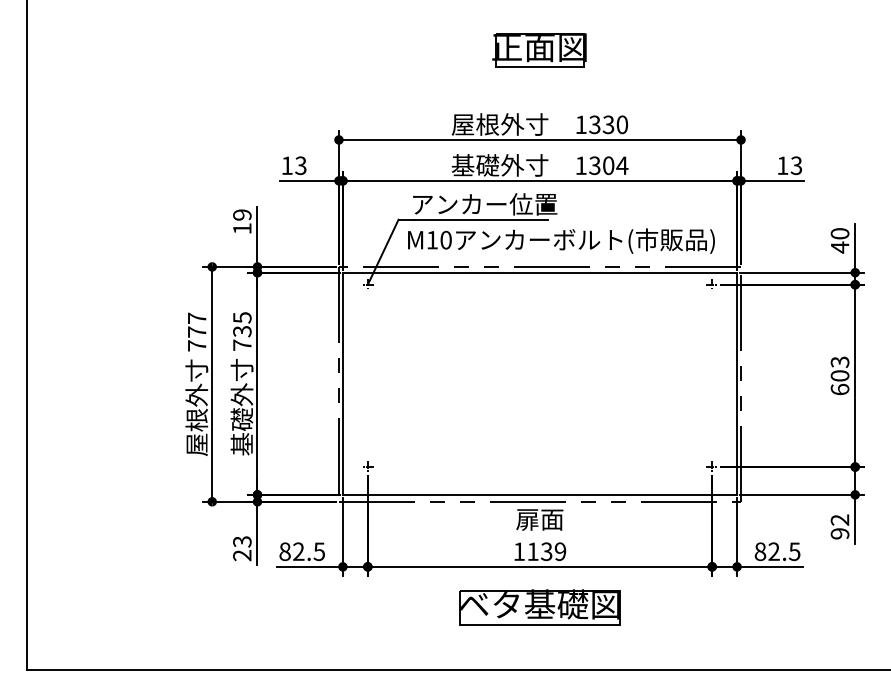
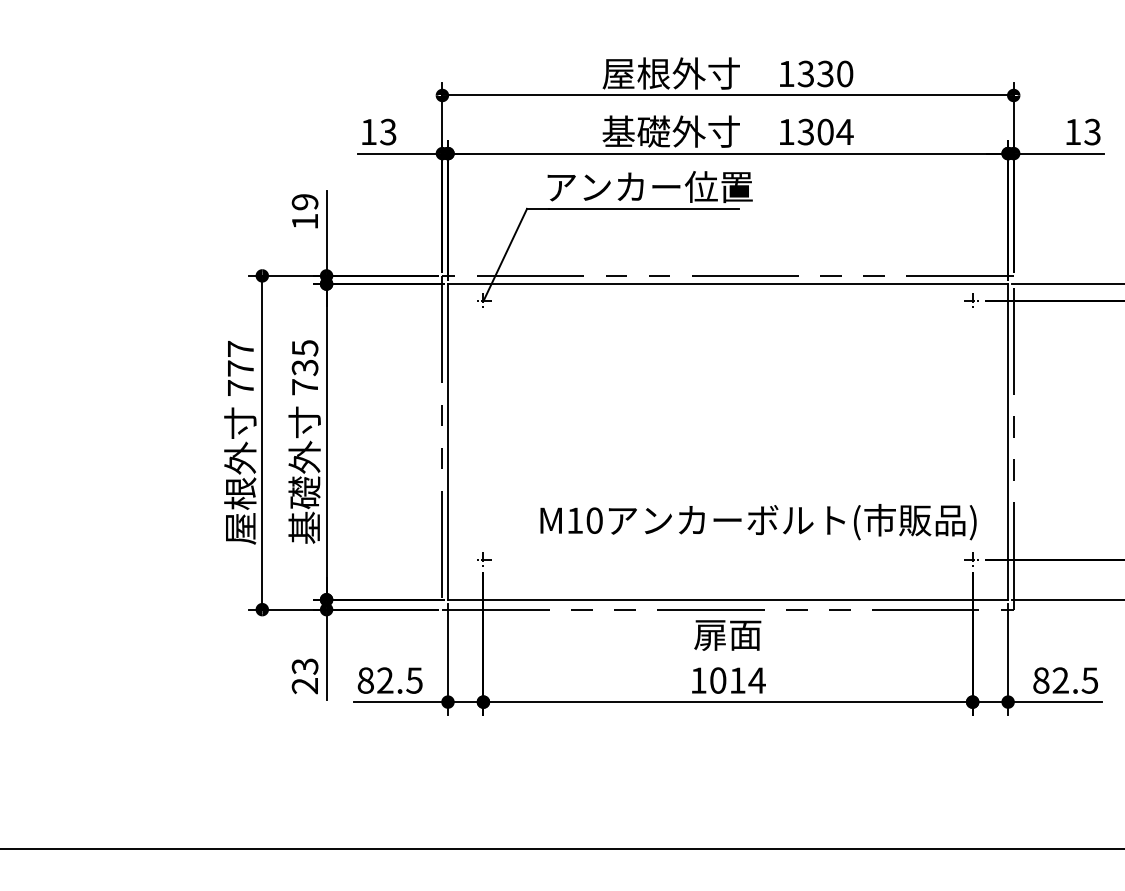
text: (561, 240) -> (758, 521), moved
text: (546, 551) -> (737, 680), 1139 -> 1014
part: (539, 607) -> (727, 759), removed

